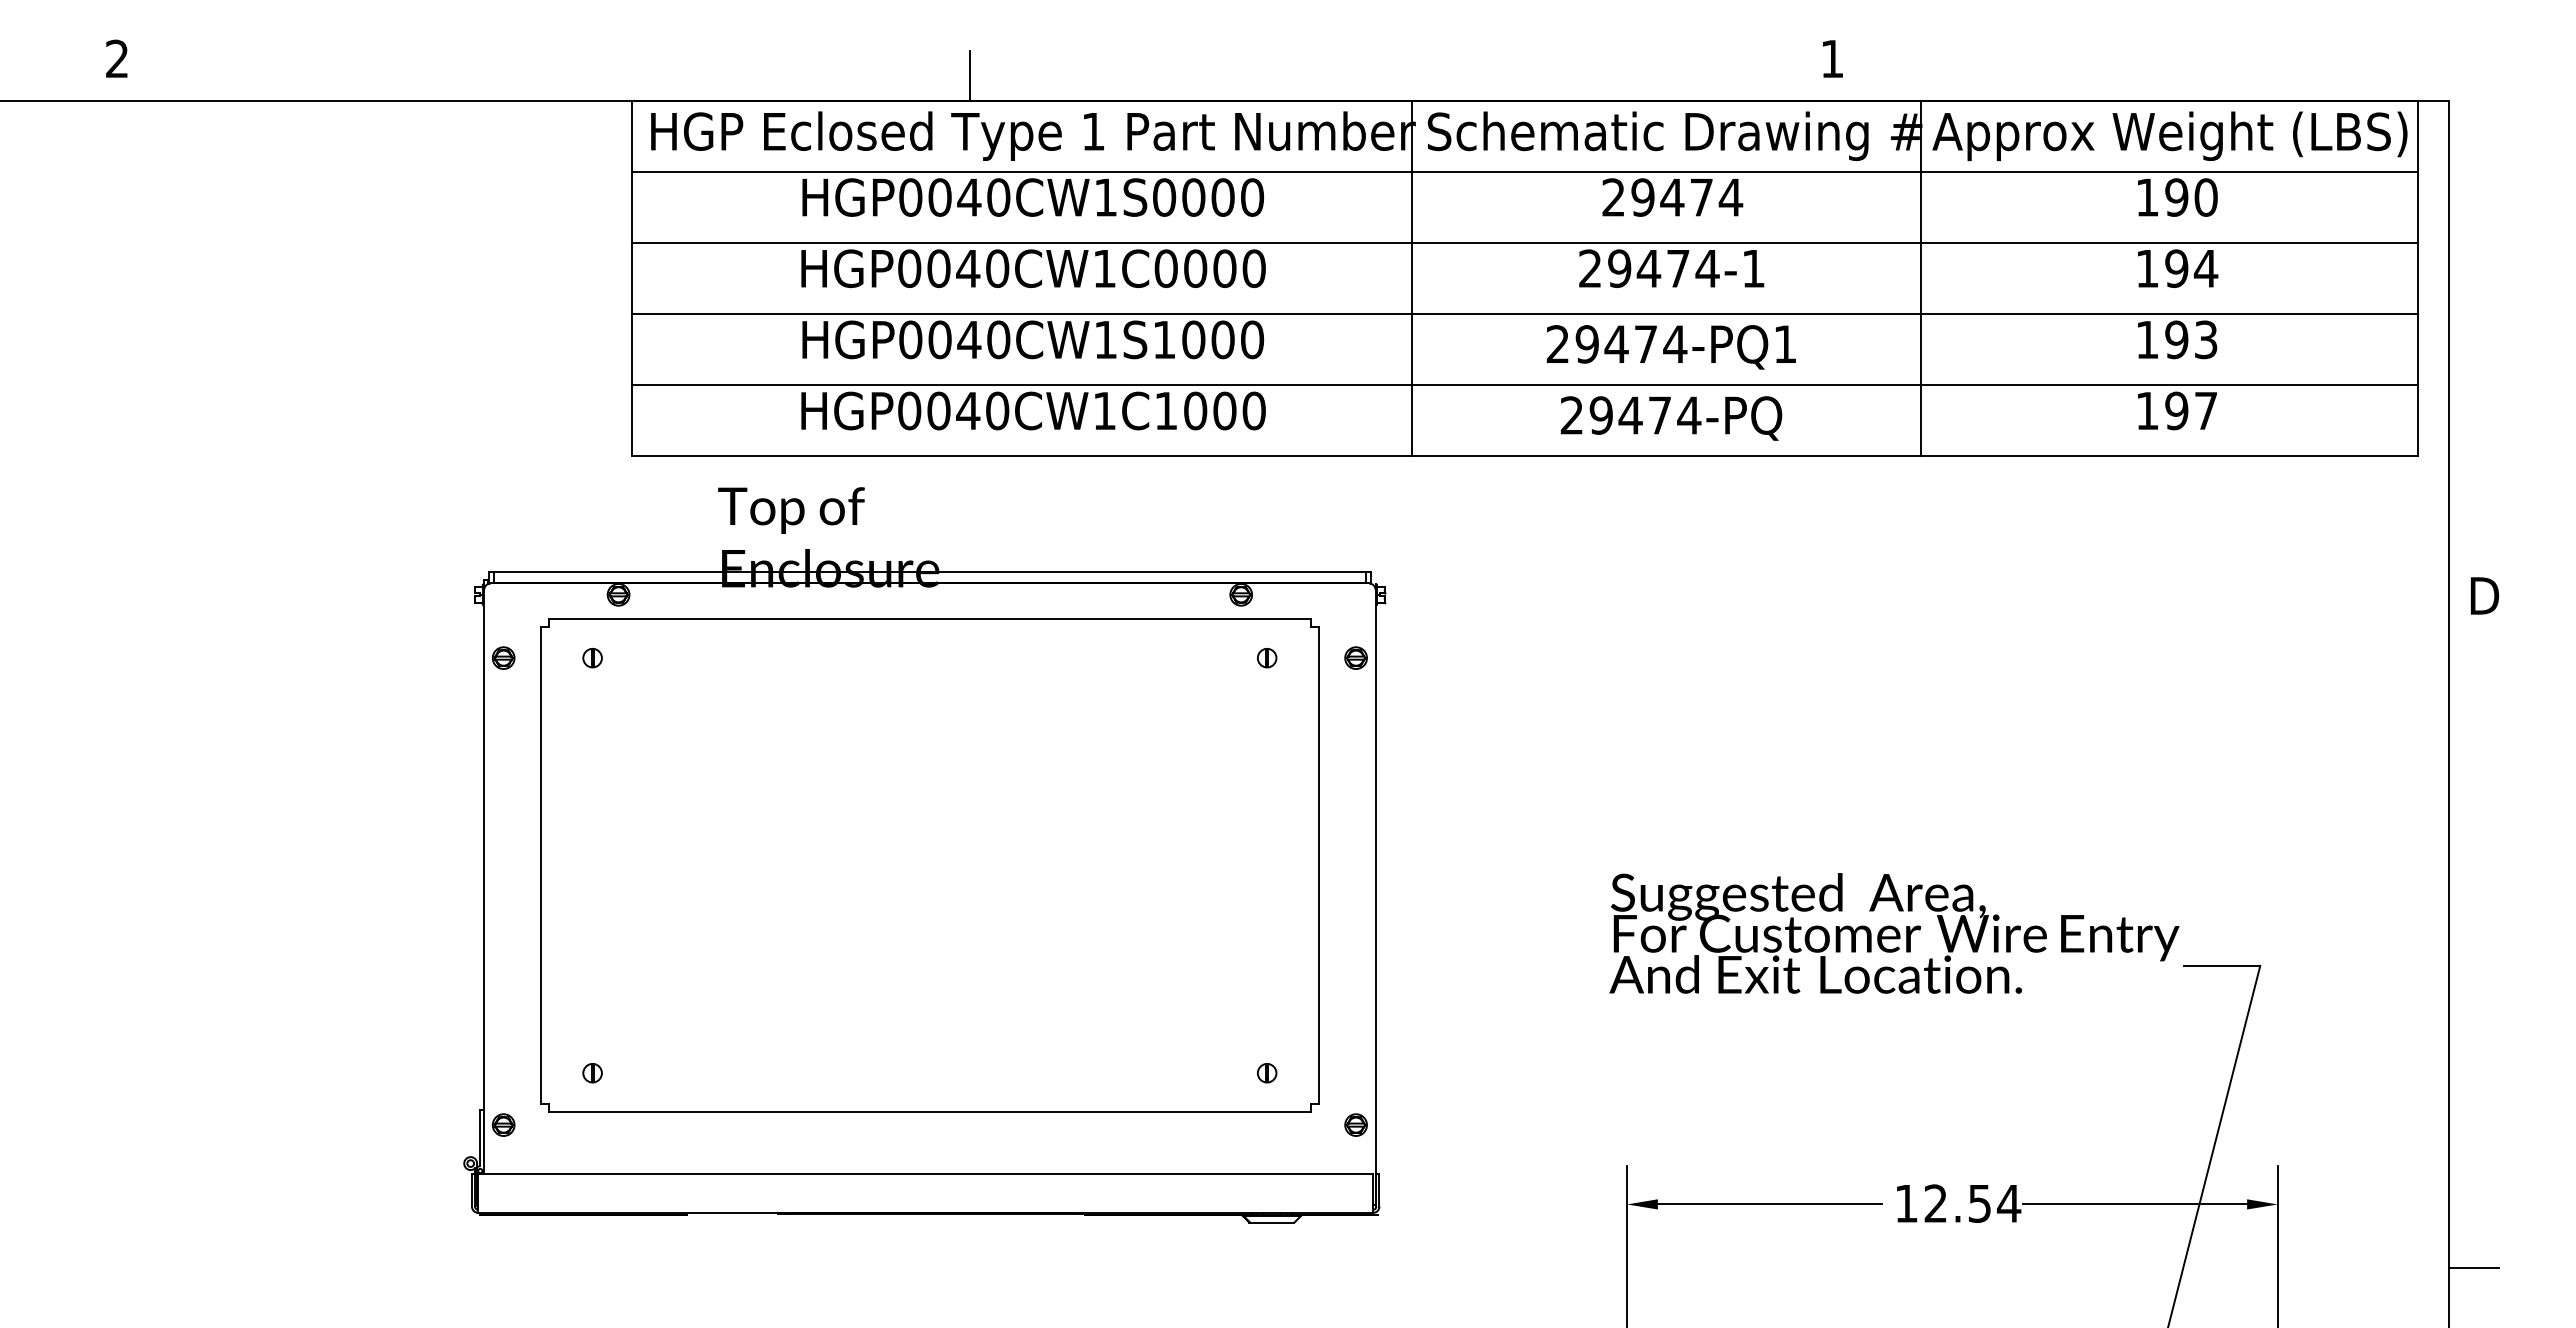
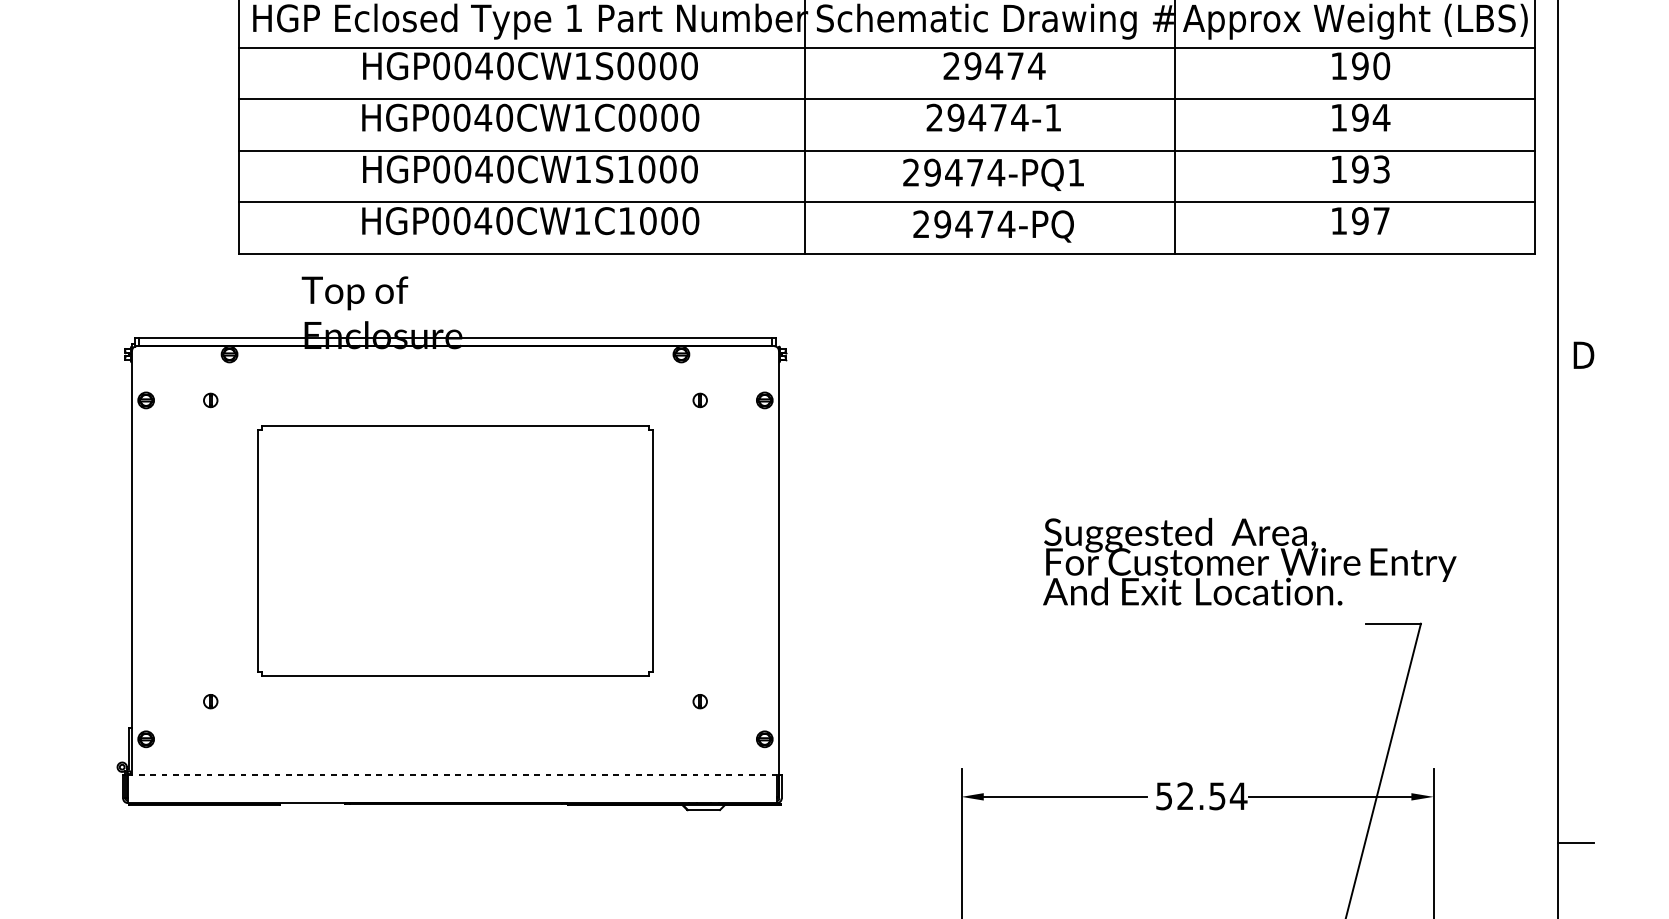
part: (929, 865) -> (455, 550), size x0.7
text: (1894, 933) -> (1249, 561), moved
line: (925, 1173) -> (452, 774), solid -> dashed
text: (1906, 1203) -> (1164, 796), 12.54 -> 52.54

